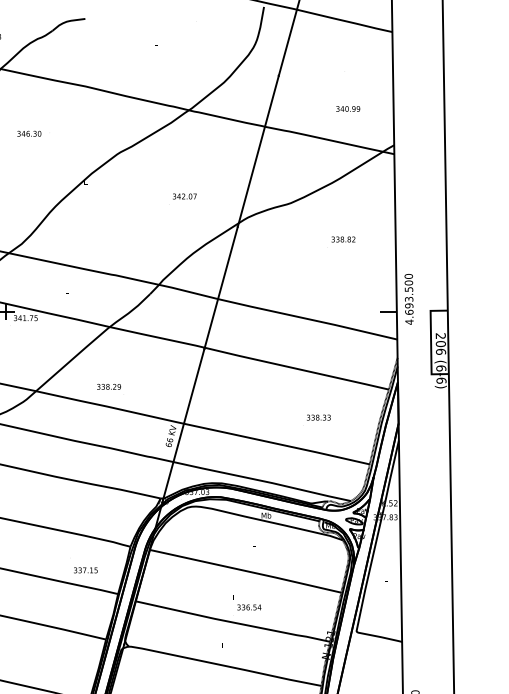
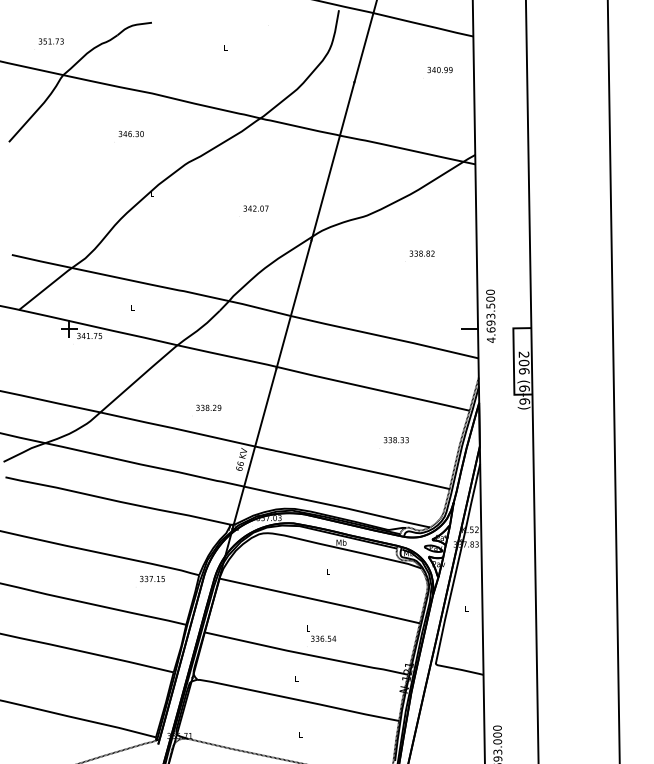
text: (347, 109) -> (439, 70), moved
text: (28, 134) -> (130, 134), moved
text: (108, 386) -> (208, 407), moved
text: (85, 569) -> (152, 578), moved

